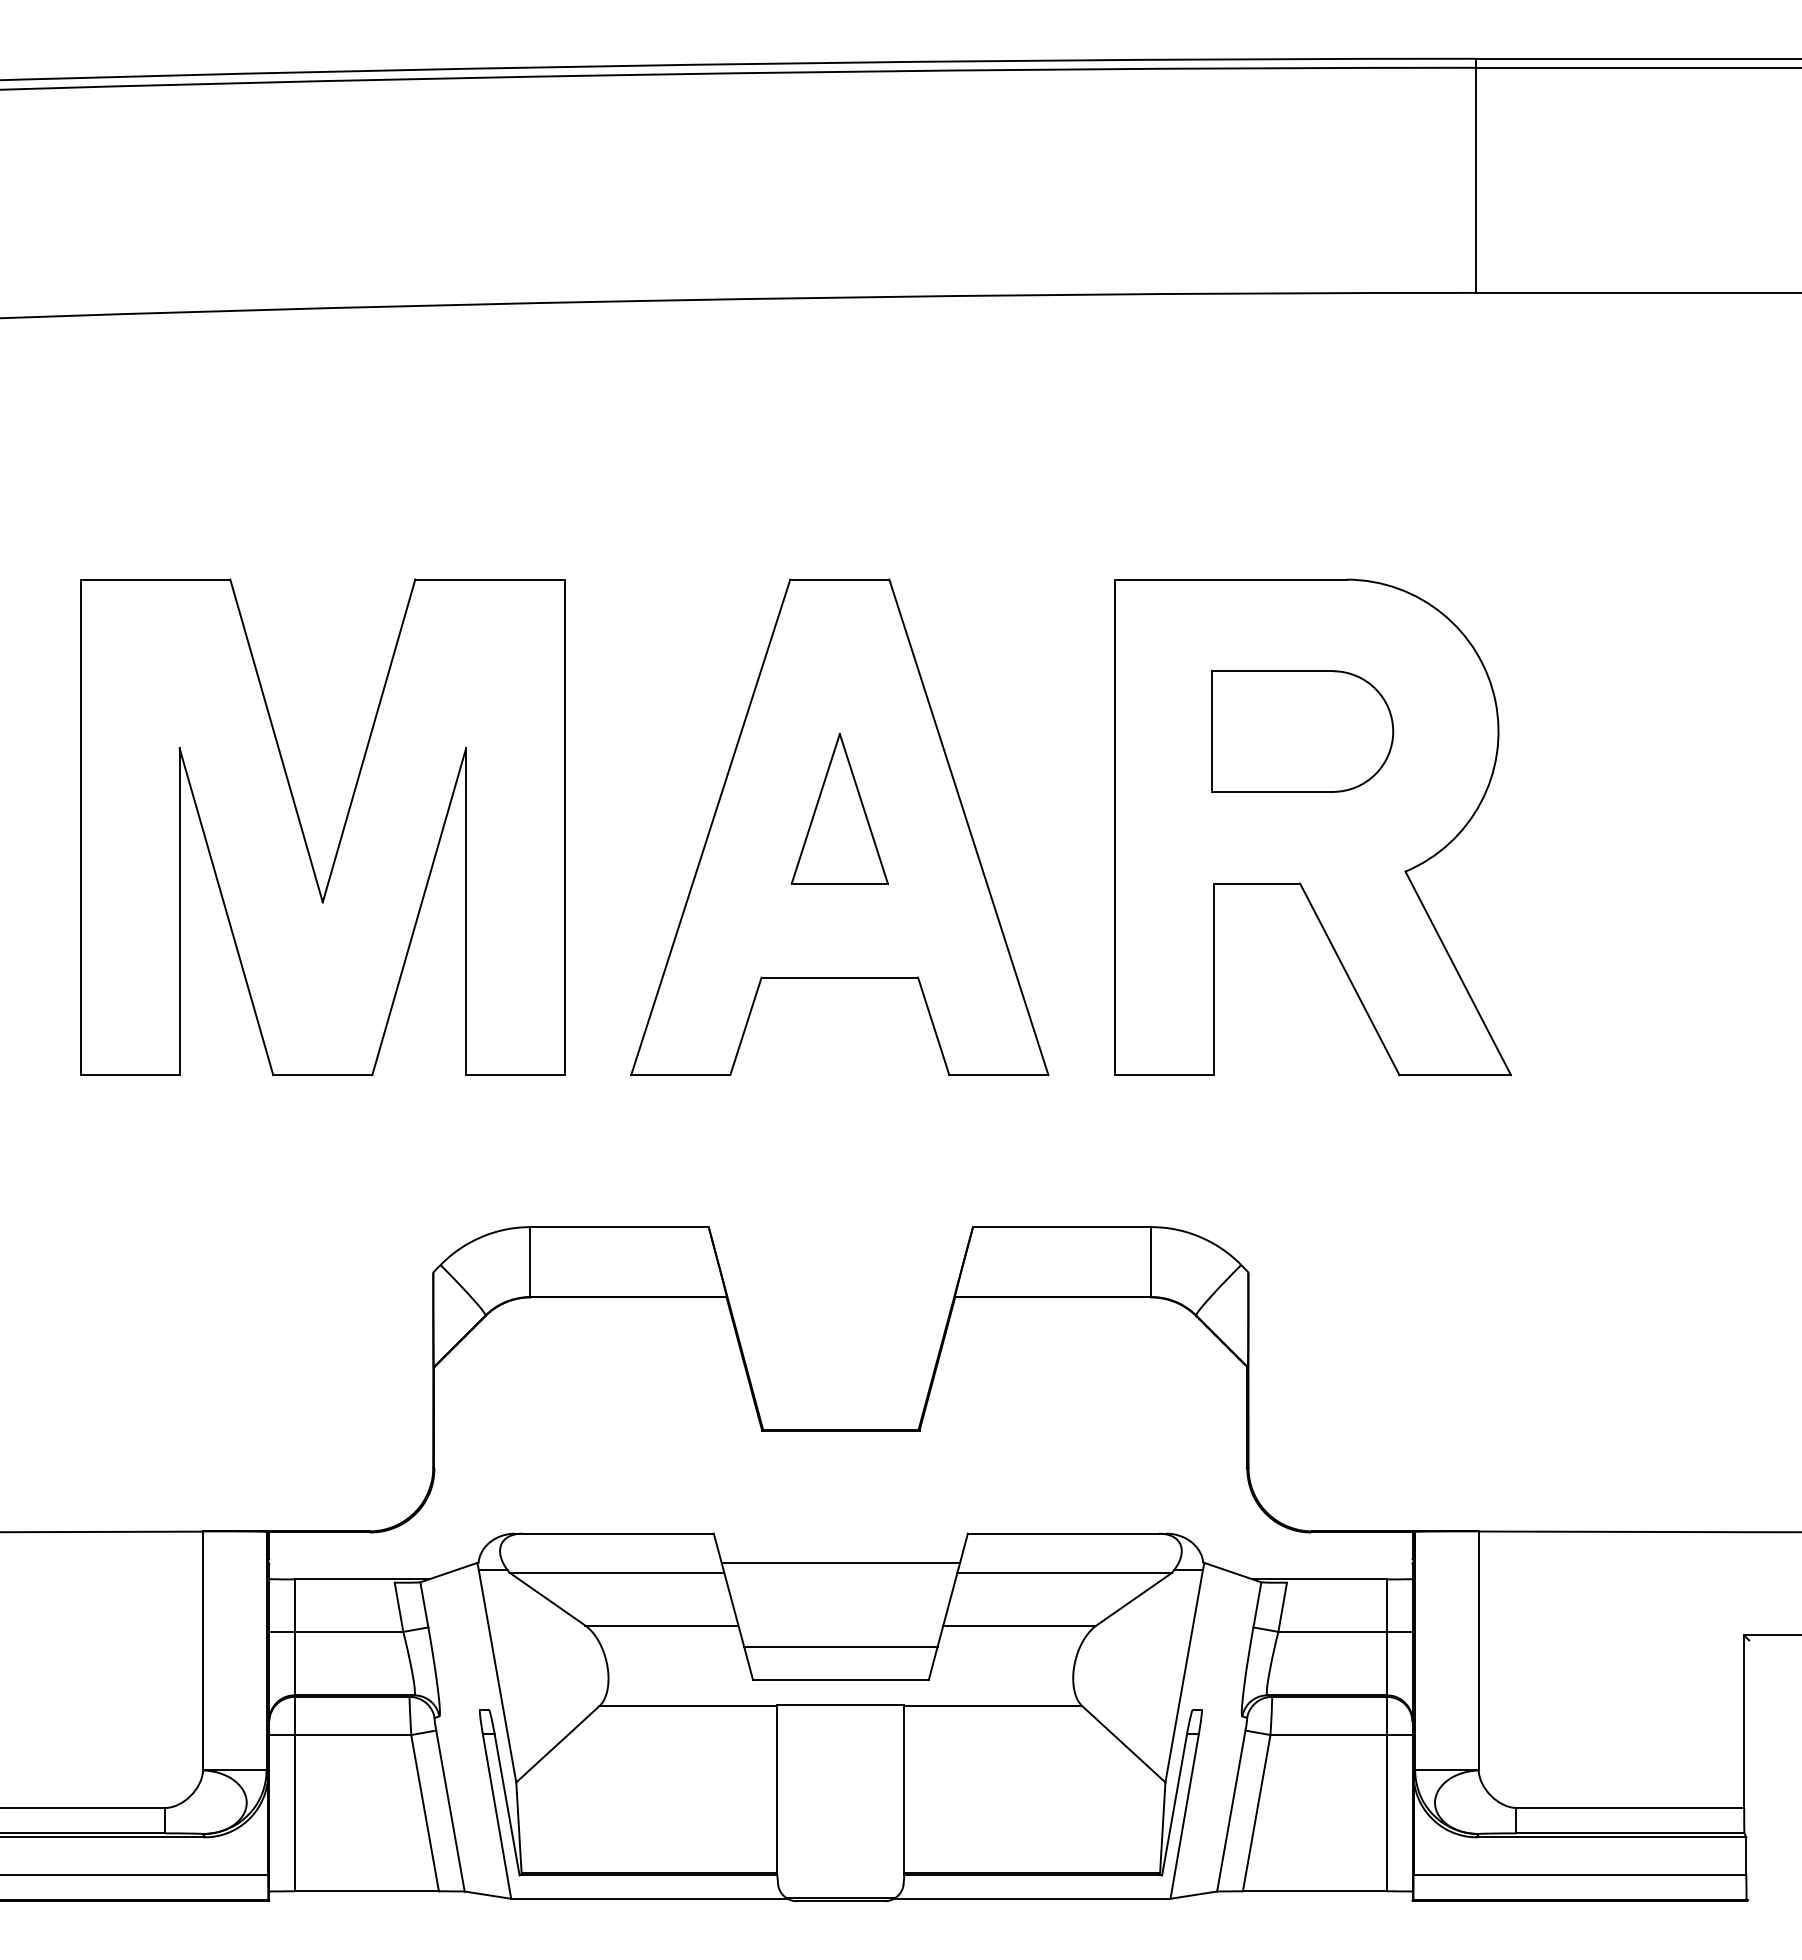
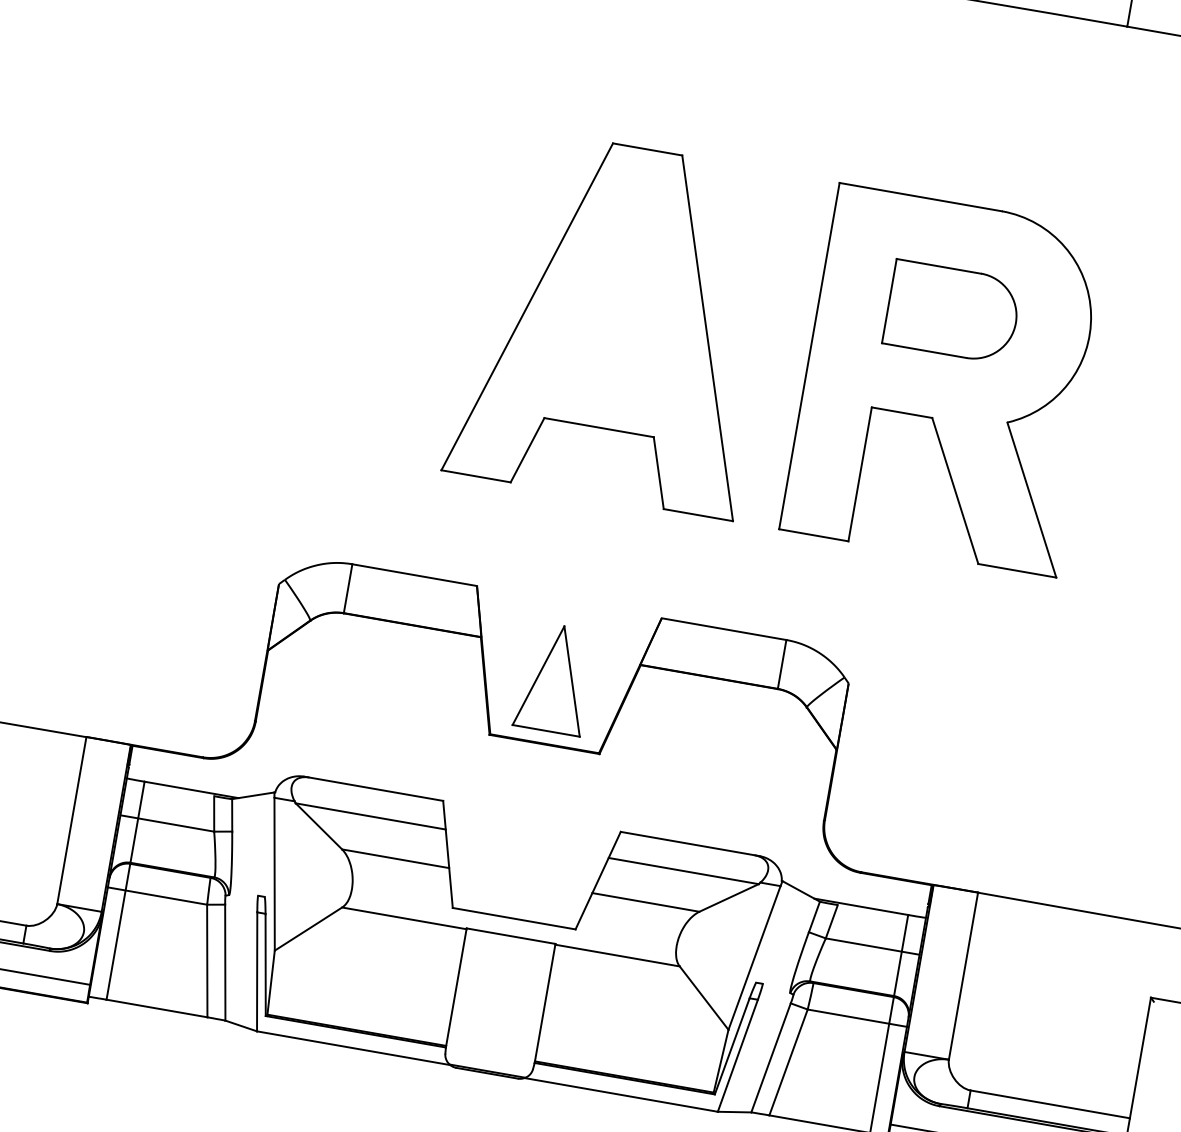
part: (839, 808) -> (555, 678), moved
part: (303, 830) -> (242, 259), removed
line: (840, 1562) -> (528, 836), removed
line: (840, 1646) -> (517, 895), removed

